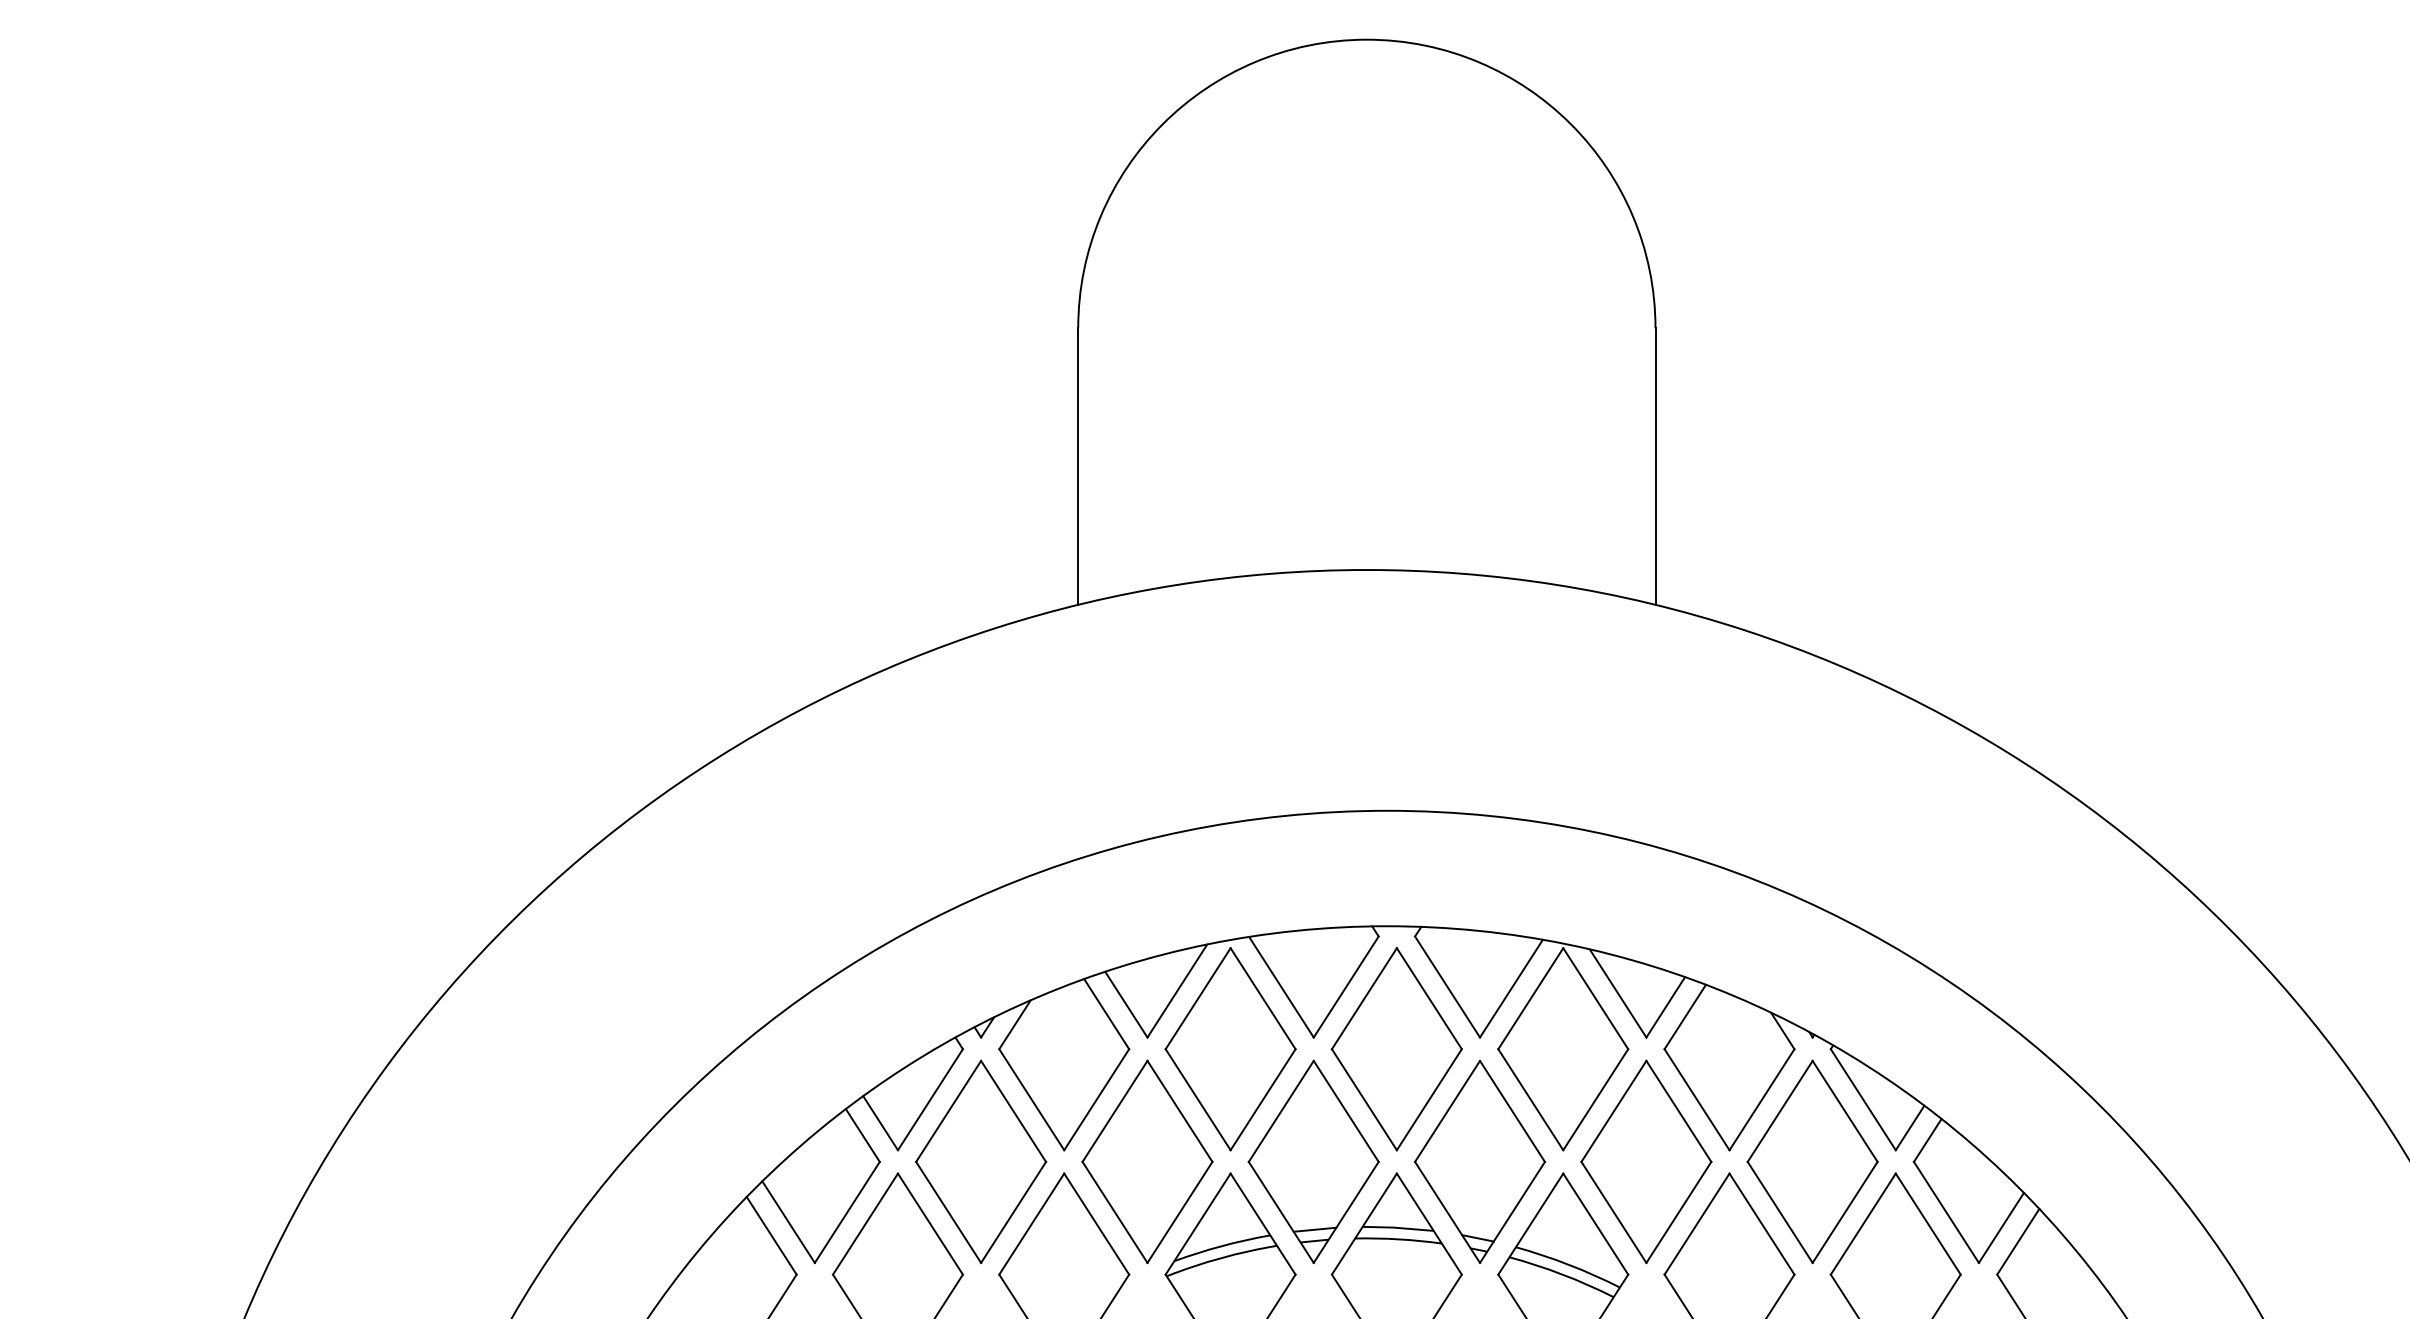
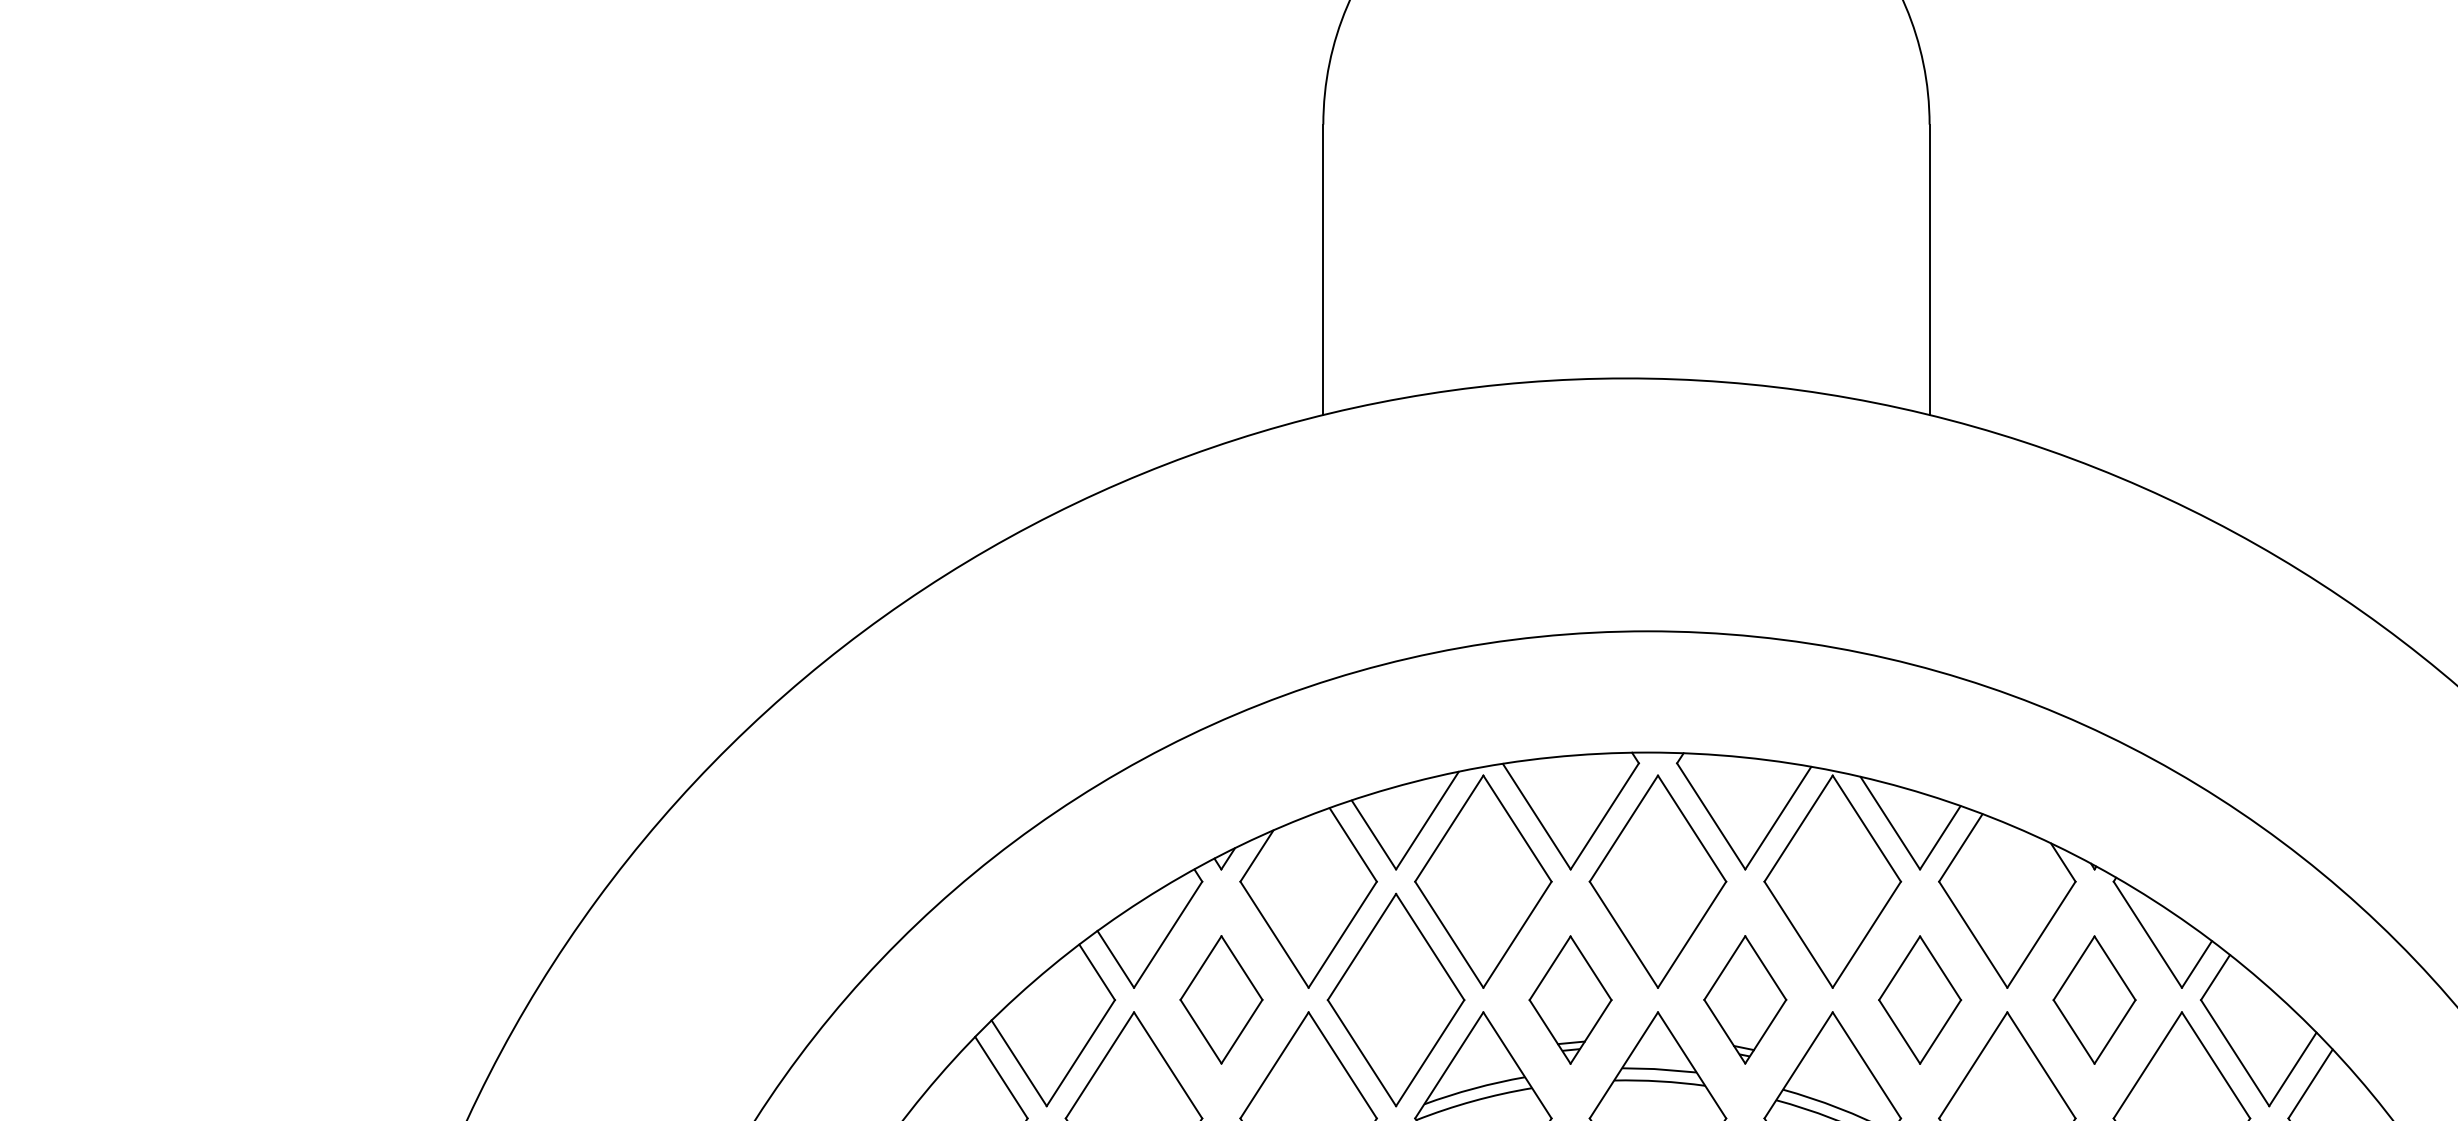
part: (981, 1161) -> (1221, 999), size x0.6
part: (1313, 1161) -> (1570, 999), size x0.6
part: (1479, 1161) -> (1744, 999), size x0.6
part: (1646, 1161) -> (1920, 999), size x0.6
part: (1812, 1161) -> (2094, 999), size x0.6

